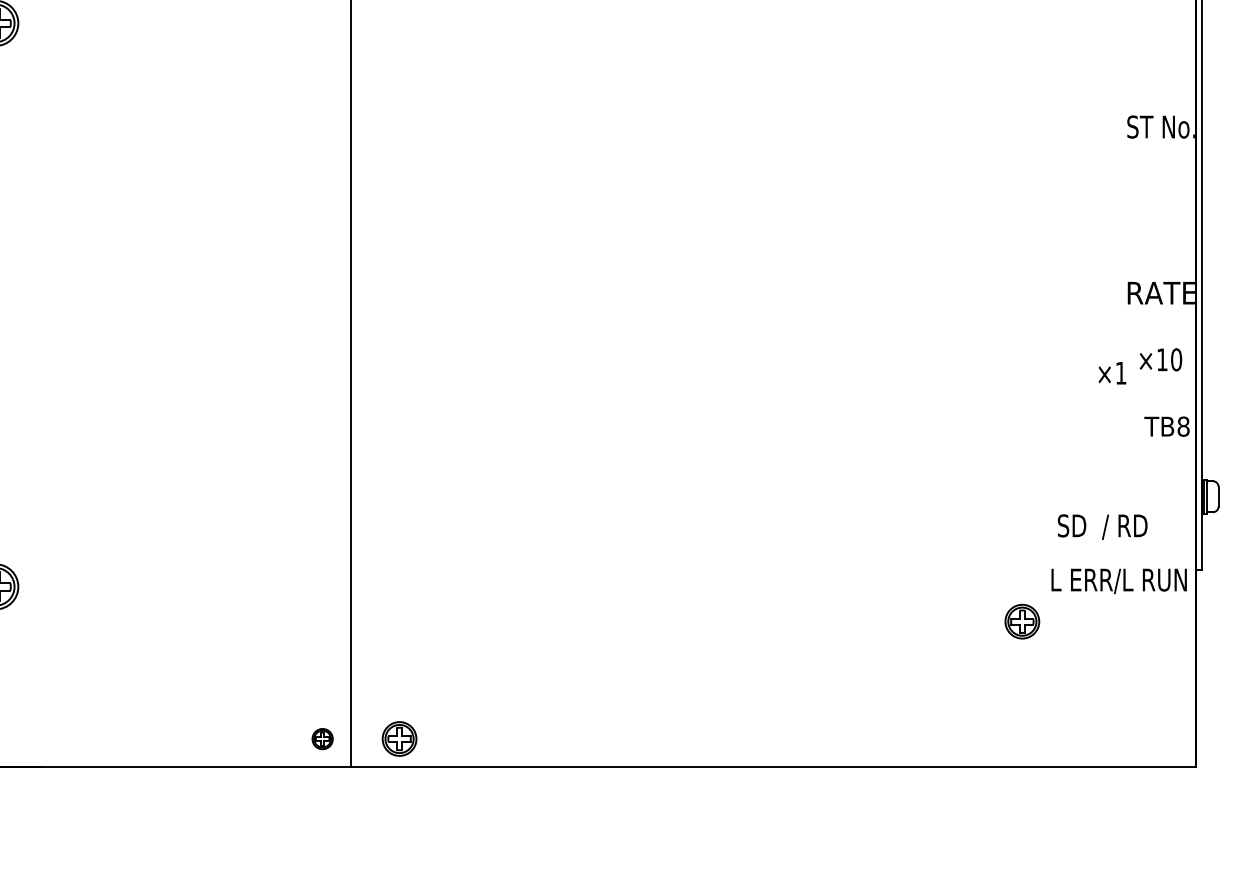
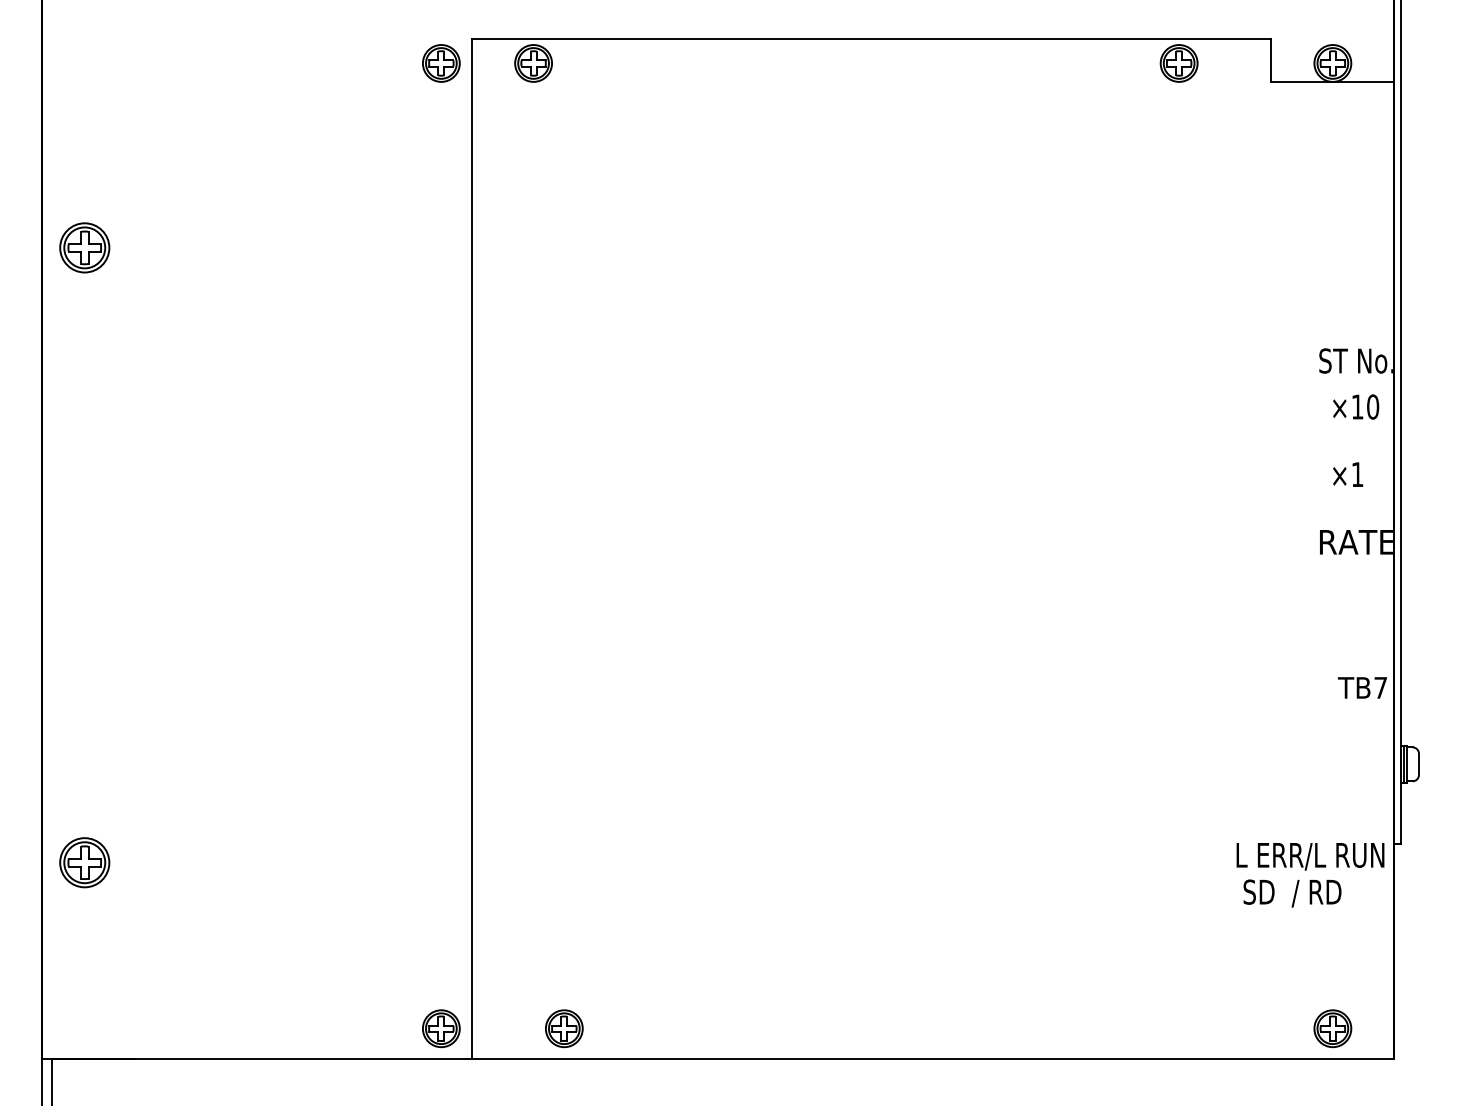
text: (1161, 359) -> (1356, 406), moved
text: (1112, 373) -> (1348, 474), moved
text: (1183, 426) -> (1380, 687), TB8 -> TB7
text: (1102, 527) -> (1292, 893), moved
part: (1022, 621) -> (1332, 1028), moved
part: (322, 738) -> (441, 1028), size x1.67
part: (399, 738) -> (564, 1028), moved

